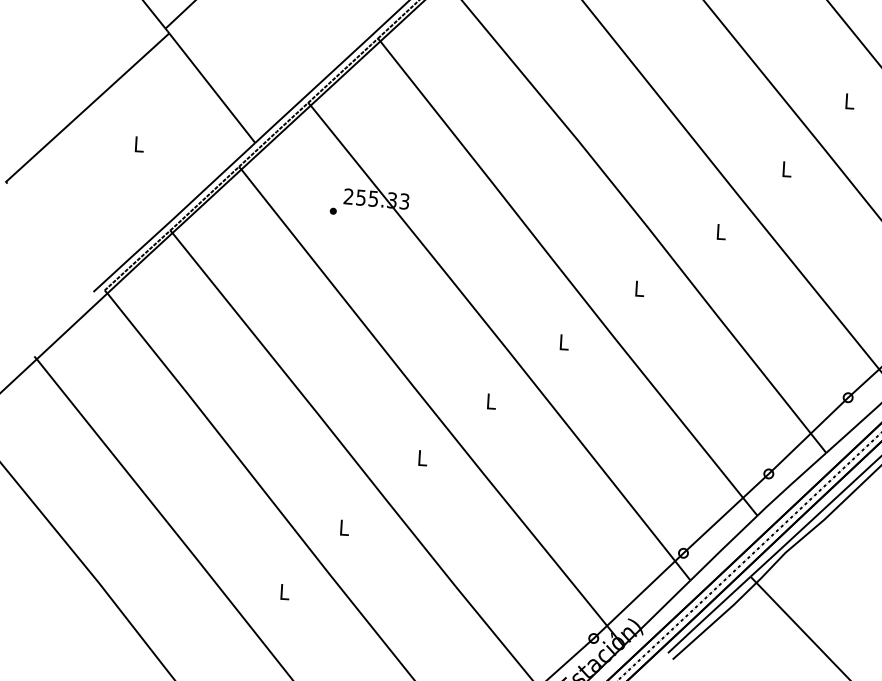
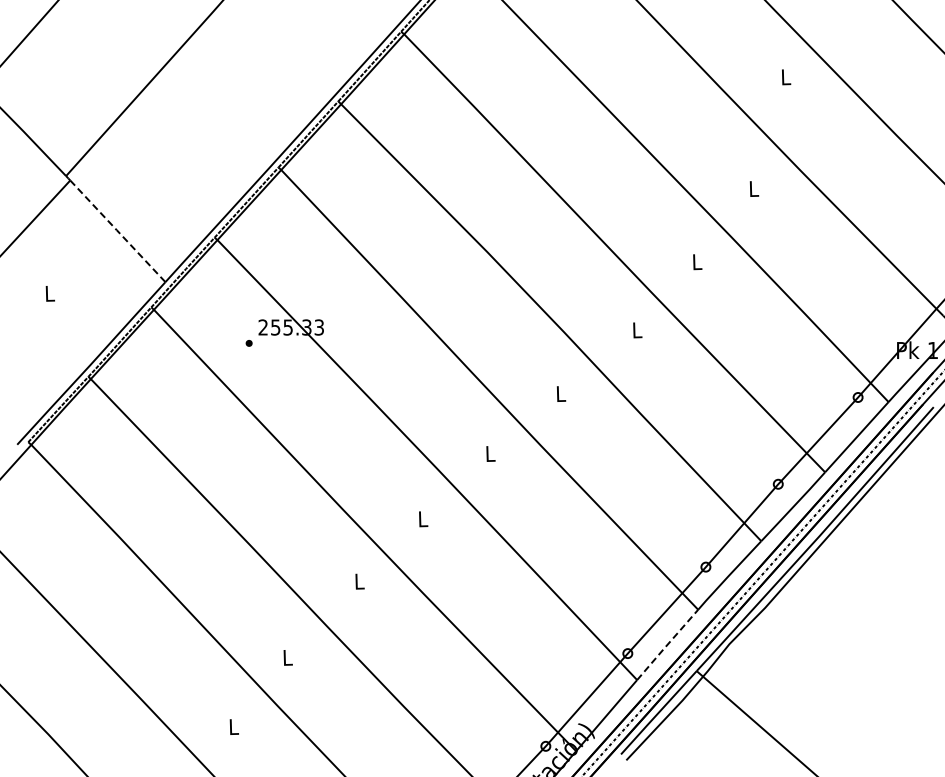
line: (211, 87) -> (117, 230), solid -> dashed
line: (723, 547) -> (667, 644), solid -> dashed

